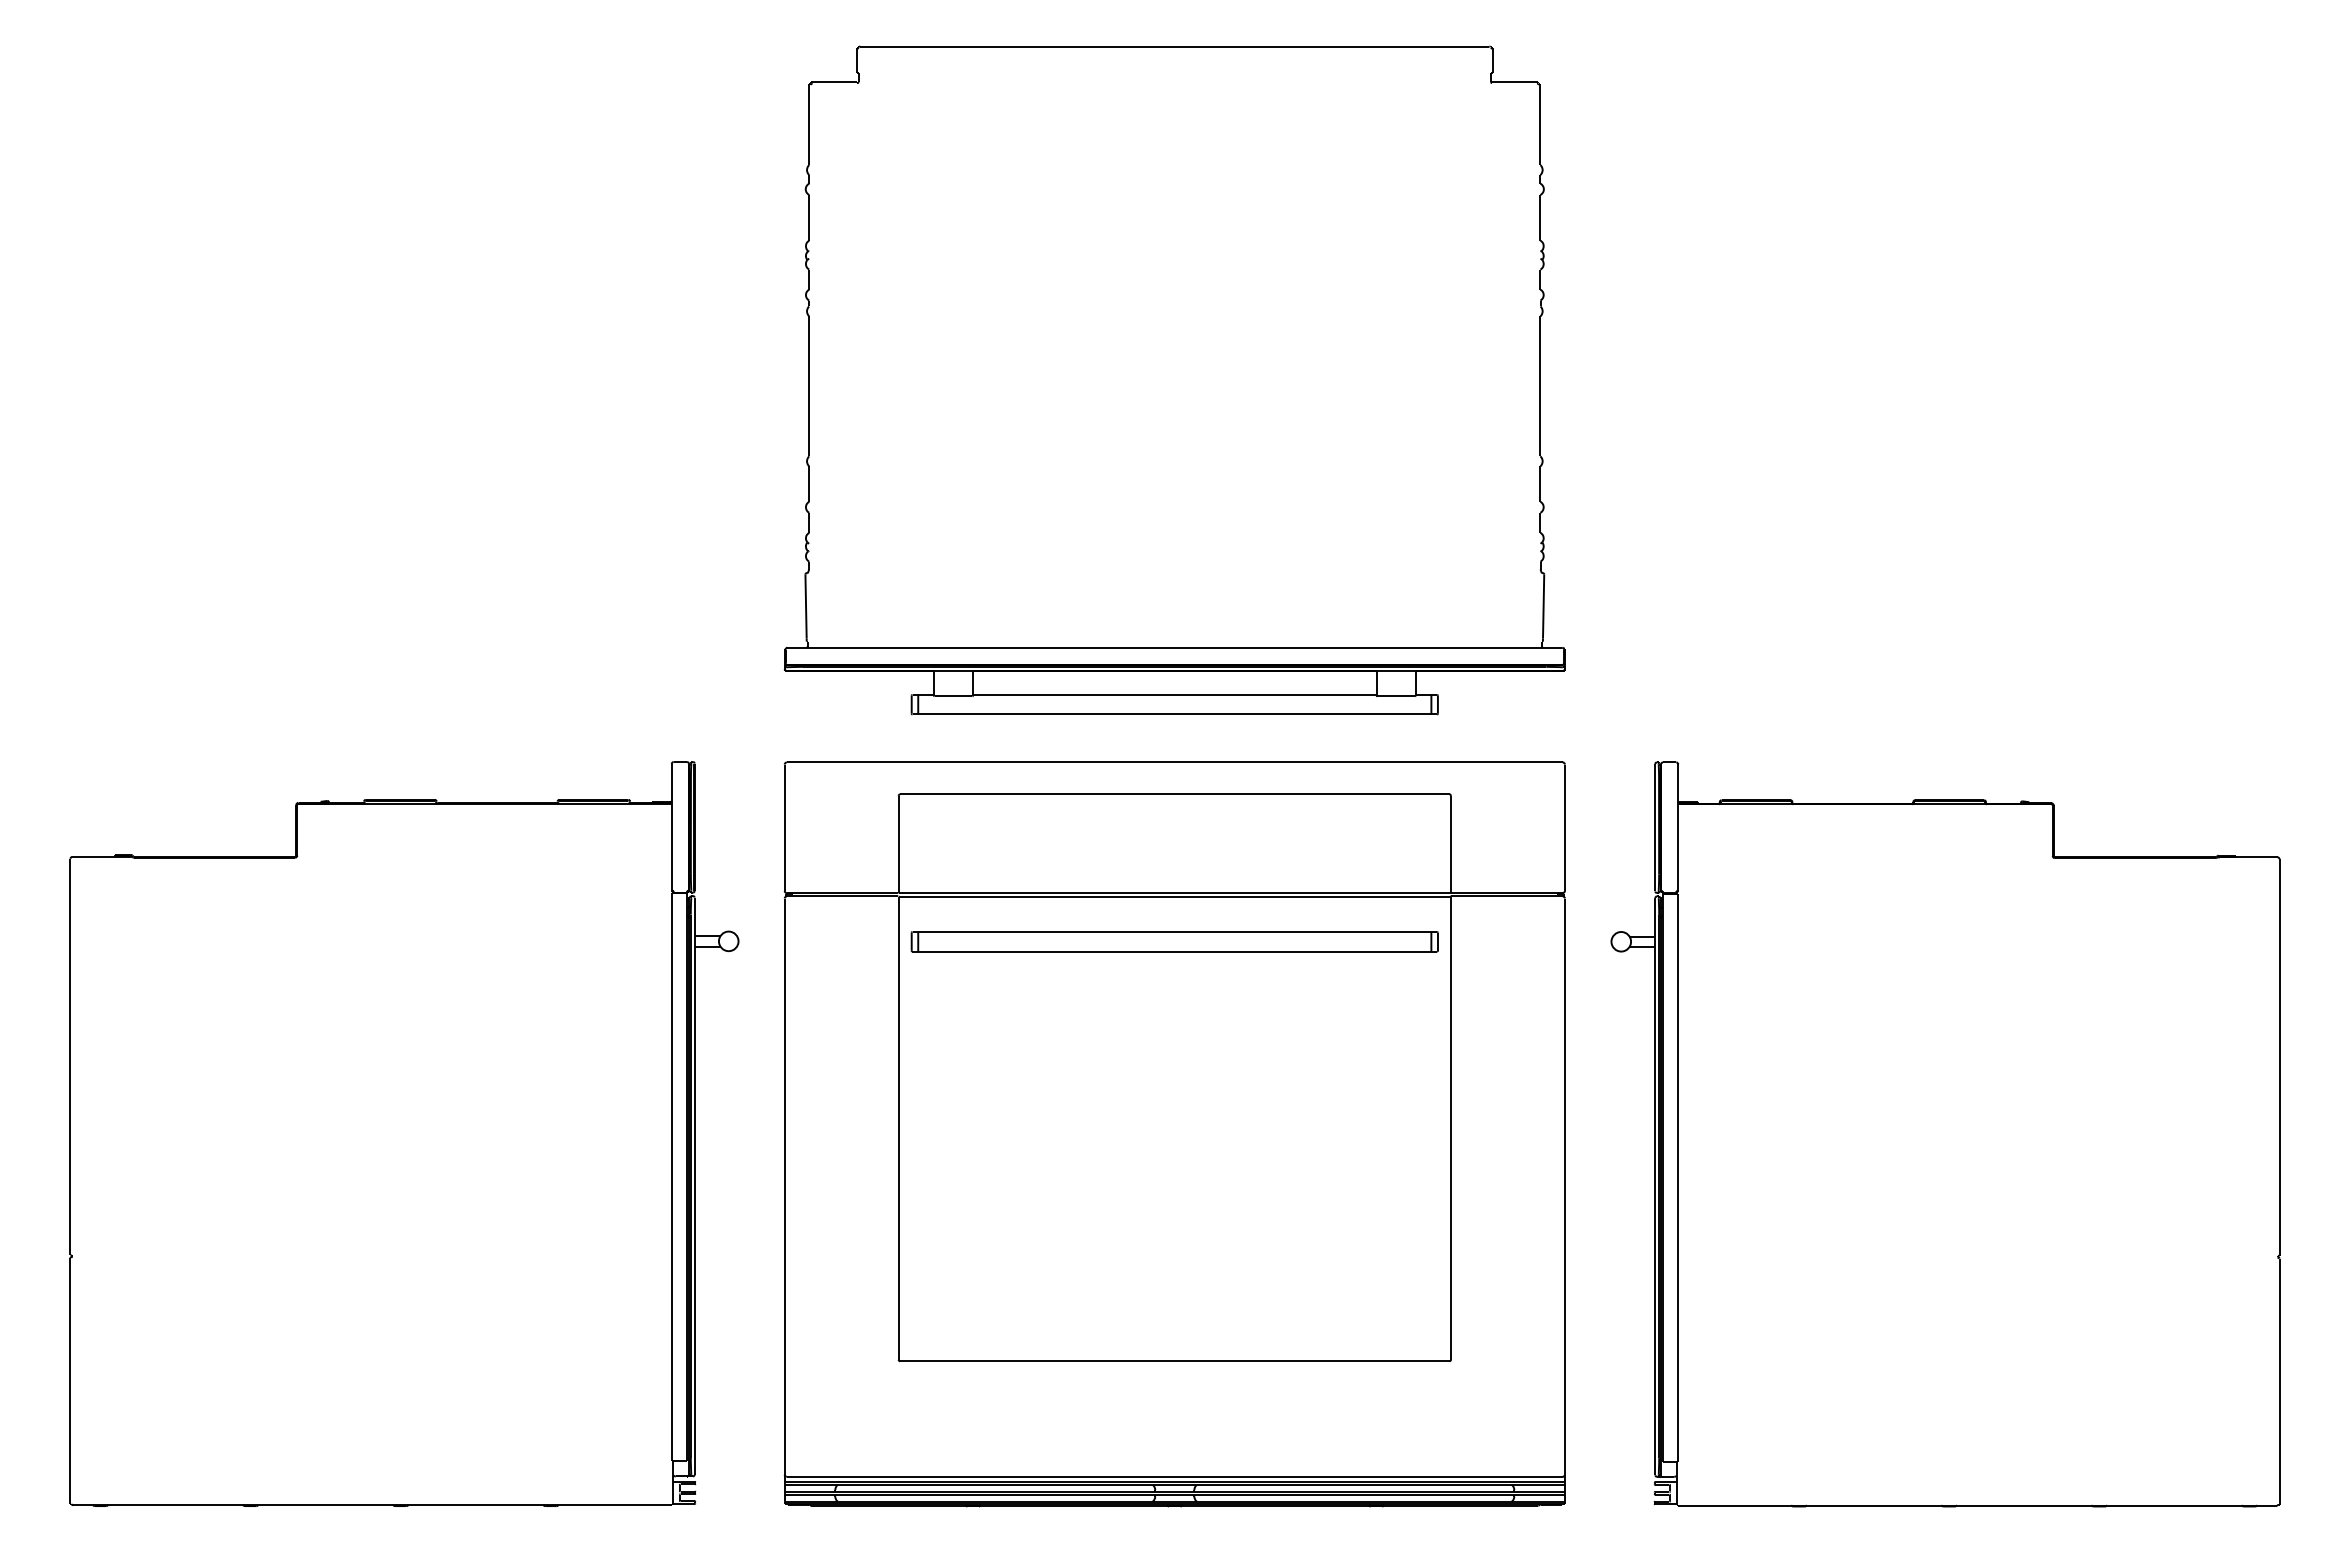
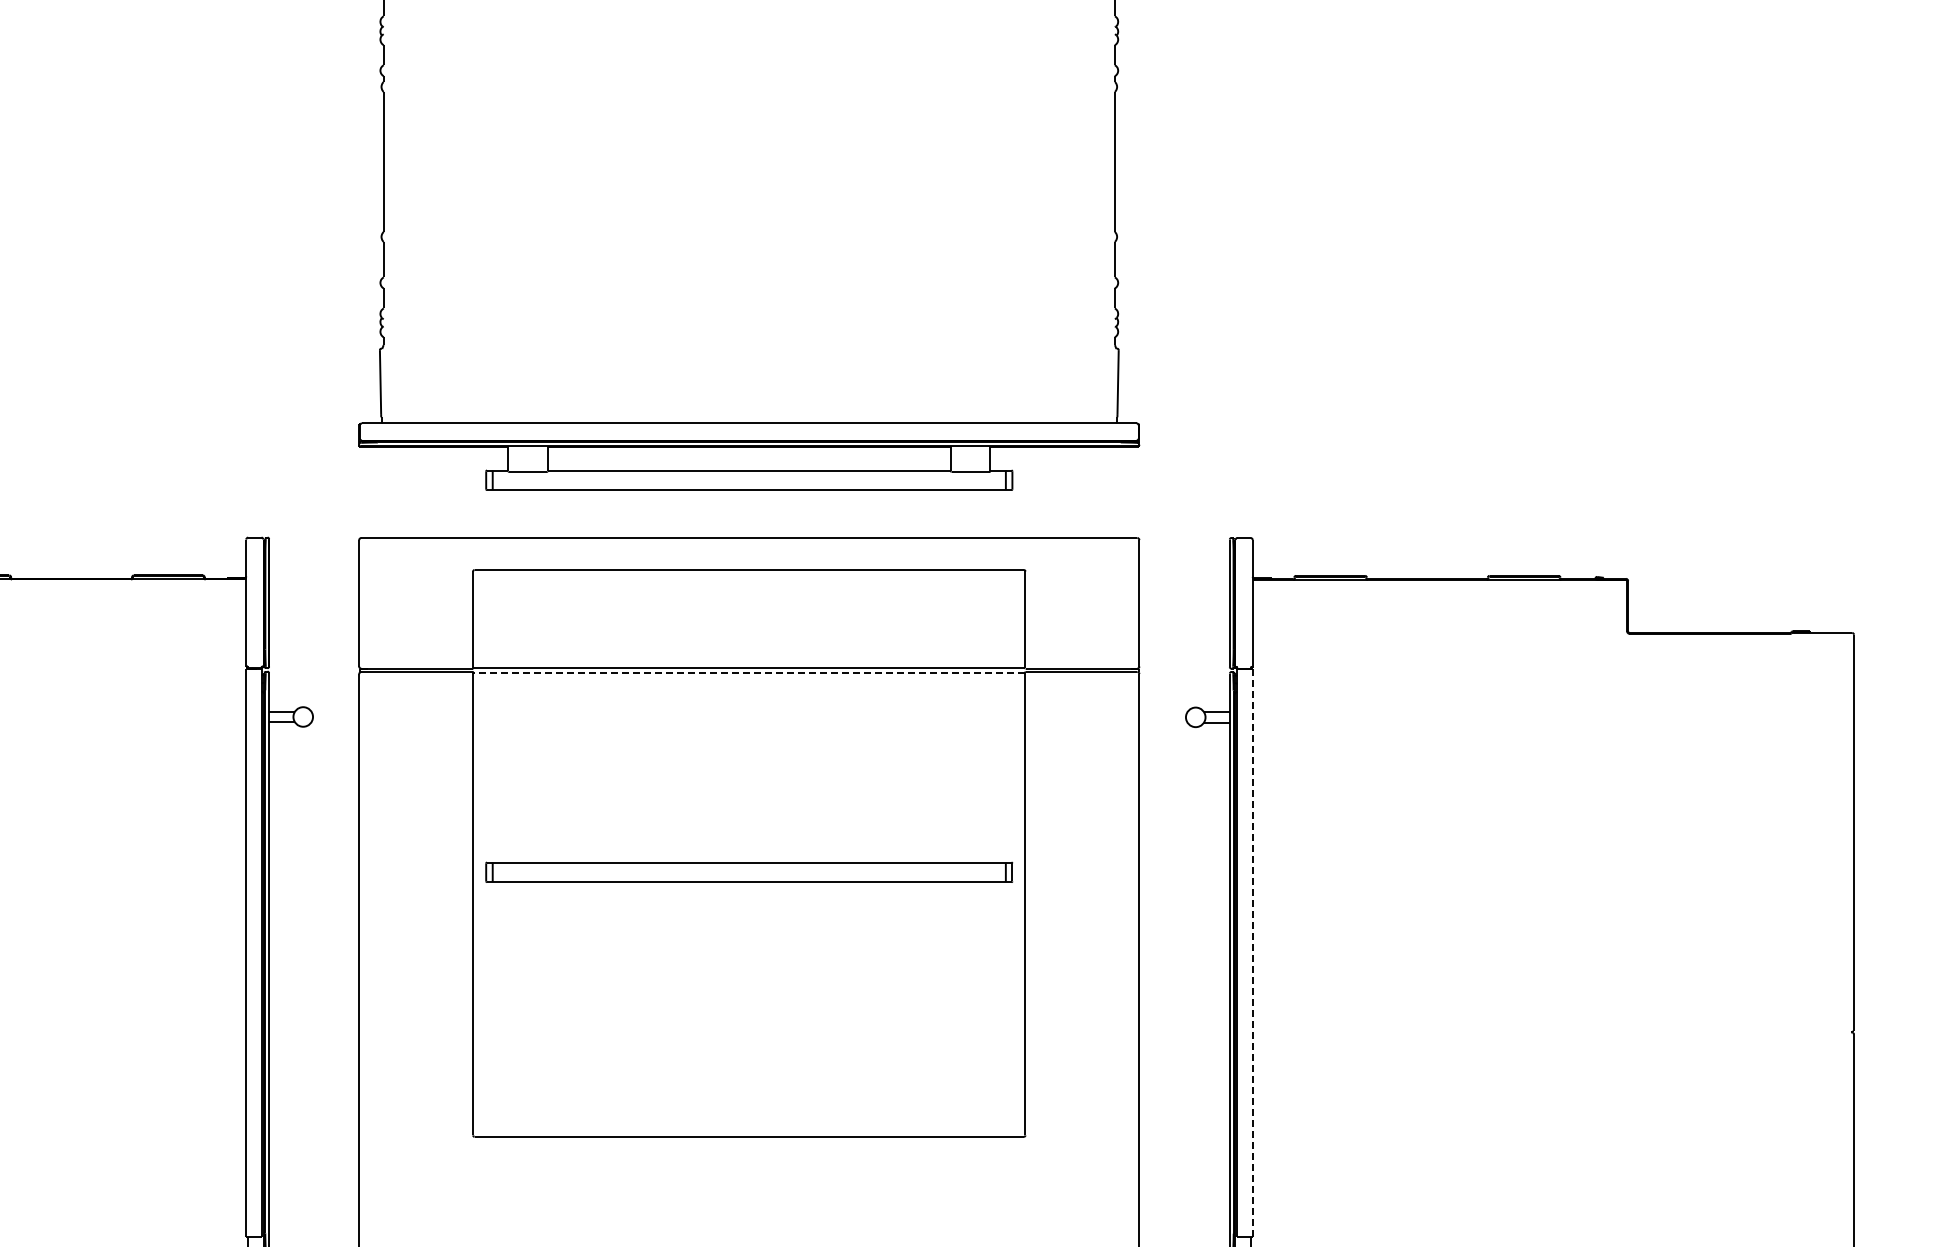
line: (1174, 897) -> (748, 673), solid -> dashed
part: (1174, 941) -> (748, 872), moved
line: (1678, 1177) -> (1252, 953), solid -> dashed

